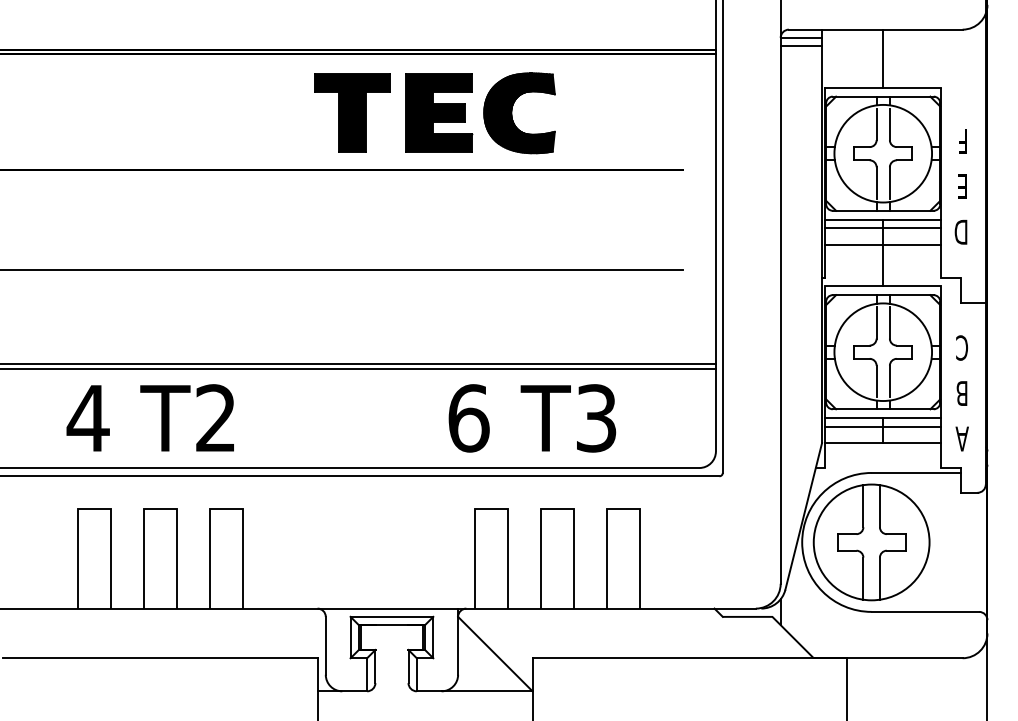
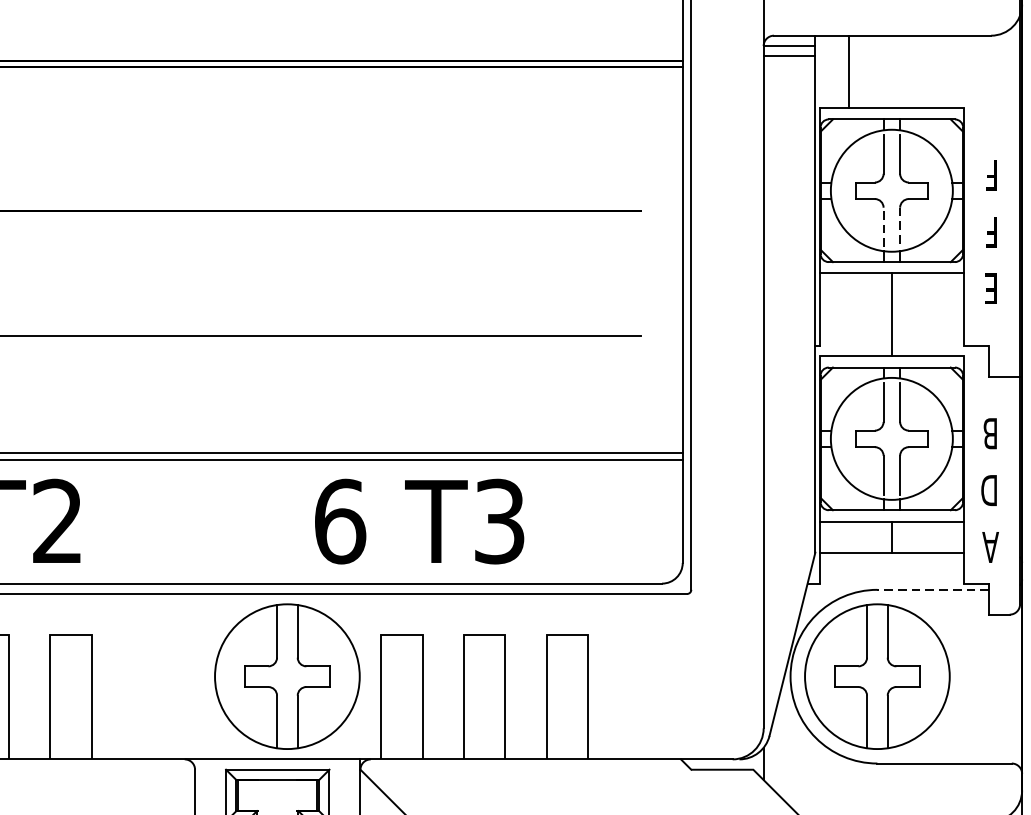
line: (883, 58) -> (849, 71), moved
part: (434, 113) -> (330, 140), removed
line: (876, 183) -> (883, 228), solid -> dashed
line: (889, 183) -> (899, 228), solid -> dashed
text: (961, 186) -> (989, 231), E -> F
line: (883, 228) -> (892, 284), removed
text: (960, 231) -> (988, 288), D -> E
line: (883, 244) -> (892, 304), removed
text: (962, 347) -> (990, 433), C -> B
text: (959, 393) -> (987, 490), B -> D
text: (532, 418) -> (419, 521), moved
line: (883, 426) -> (892, 531), removed
line: (916, 472) -> (933, 589), solid -> dashed
part: (399, 542) -> (287, 676), added

